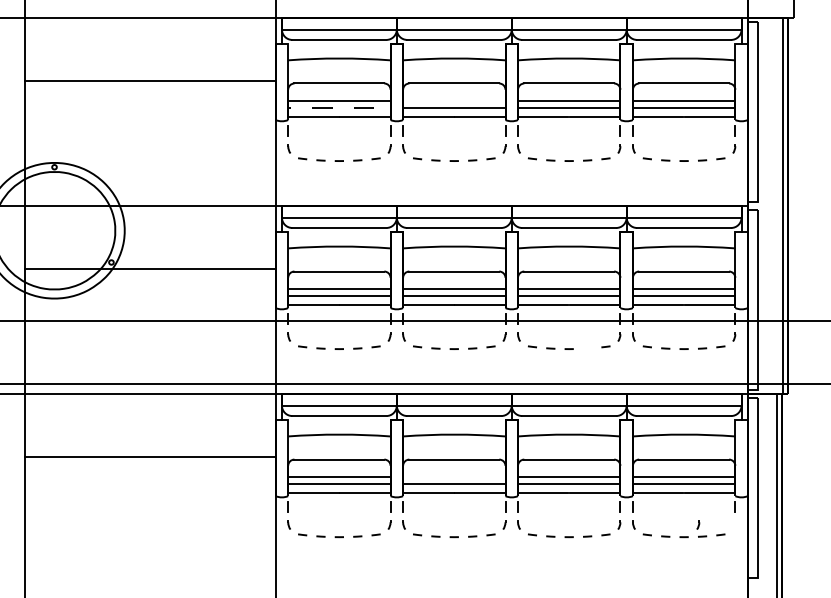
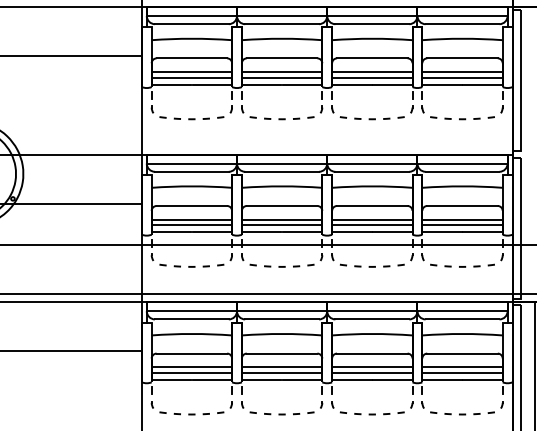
line: (454, 100) -> (282, 71), added
line: (329, 107) -> (184, 77), dashed -> solid
arc: (587, 348) -> (386, 266), added
line: (454, 477) -> (282, 367), added
part: (698, 524) -> (502, 404), moved

